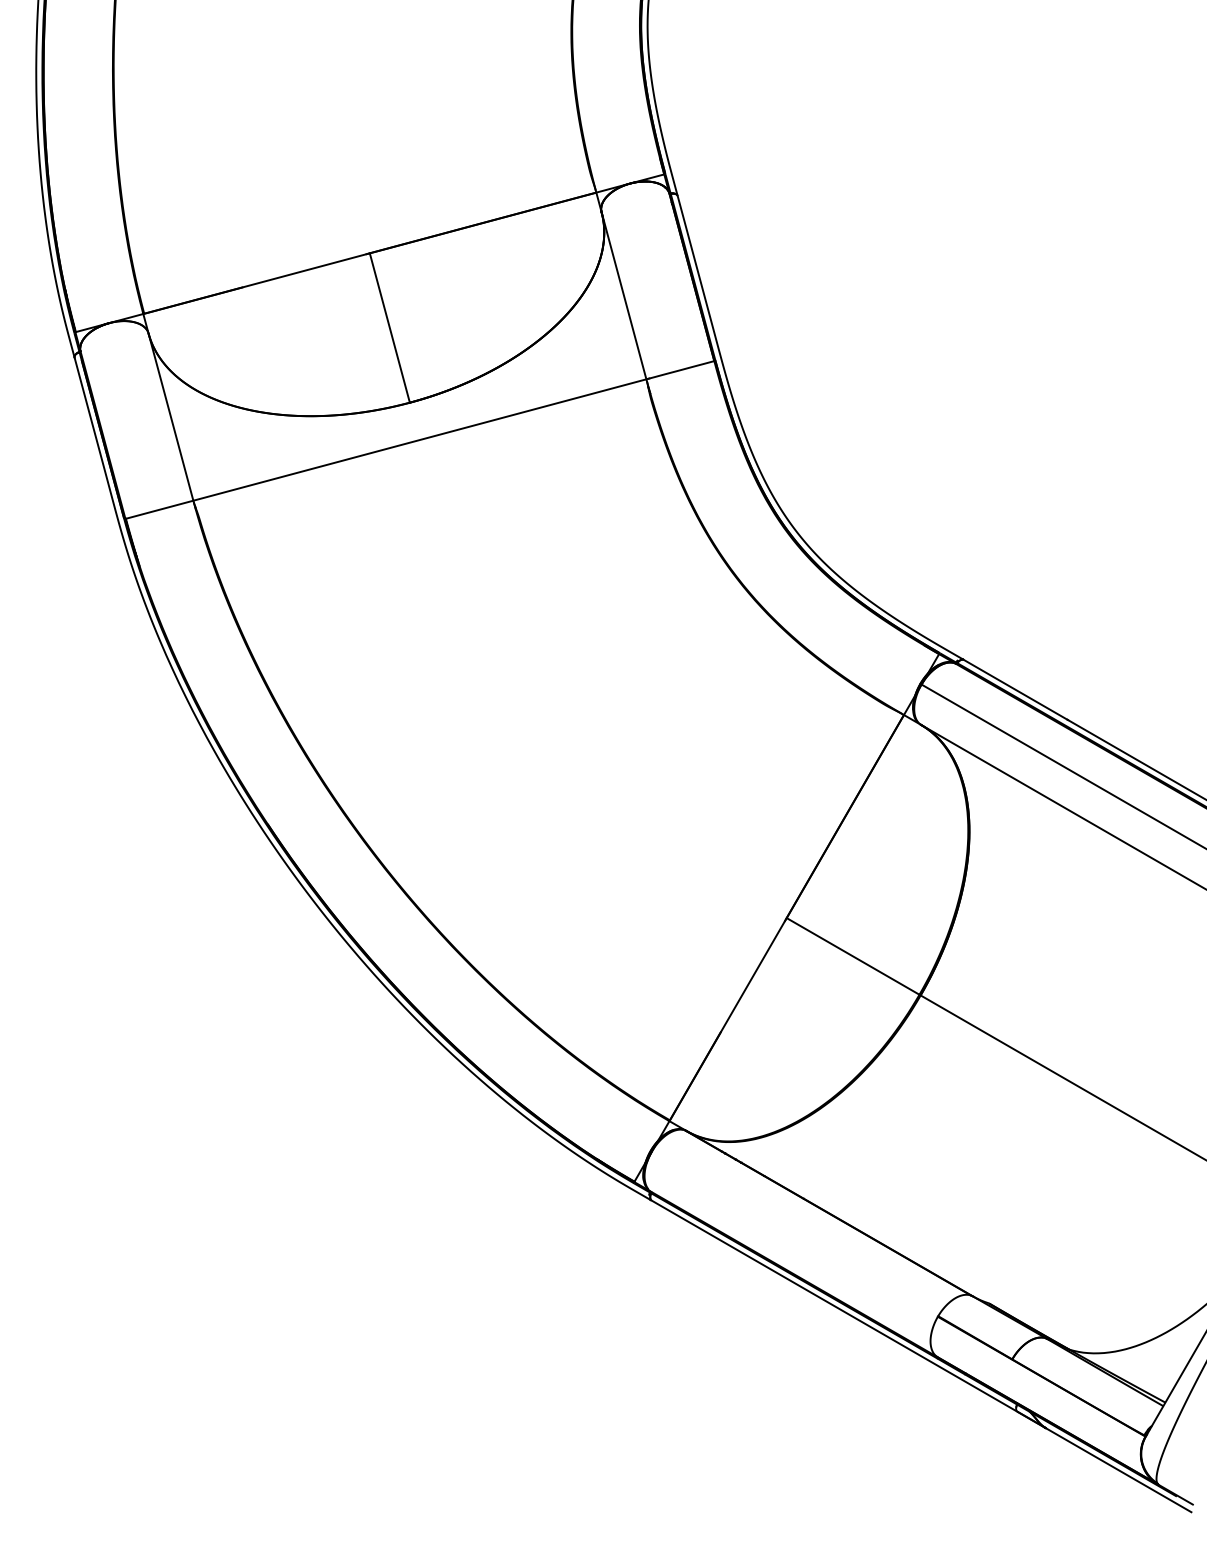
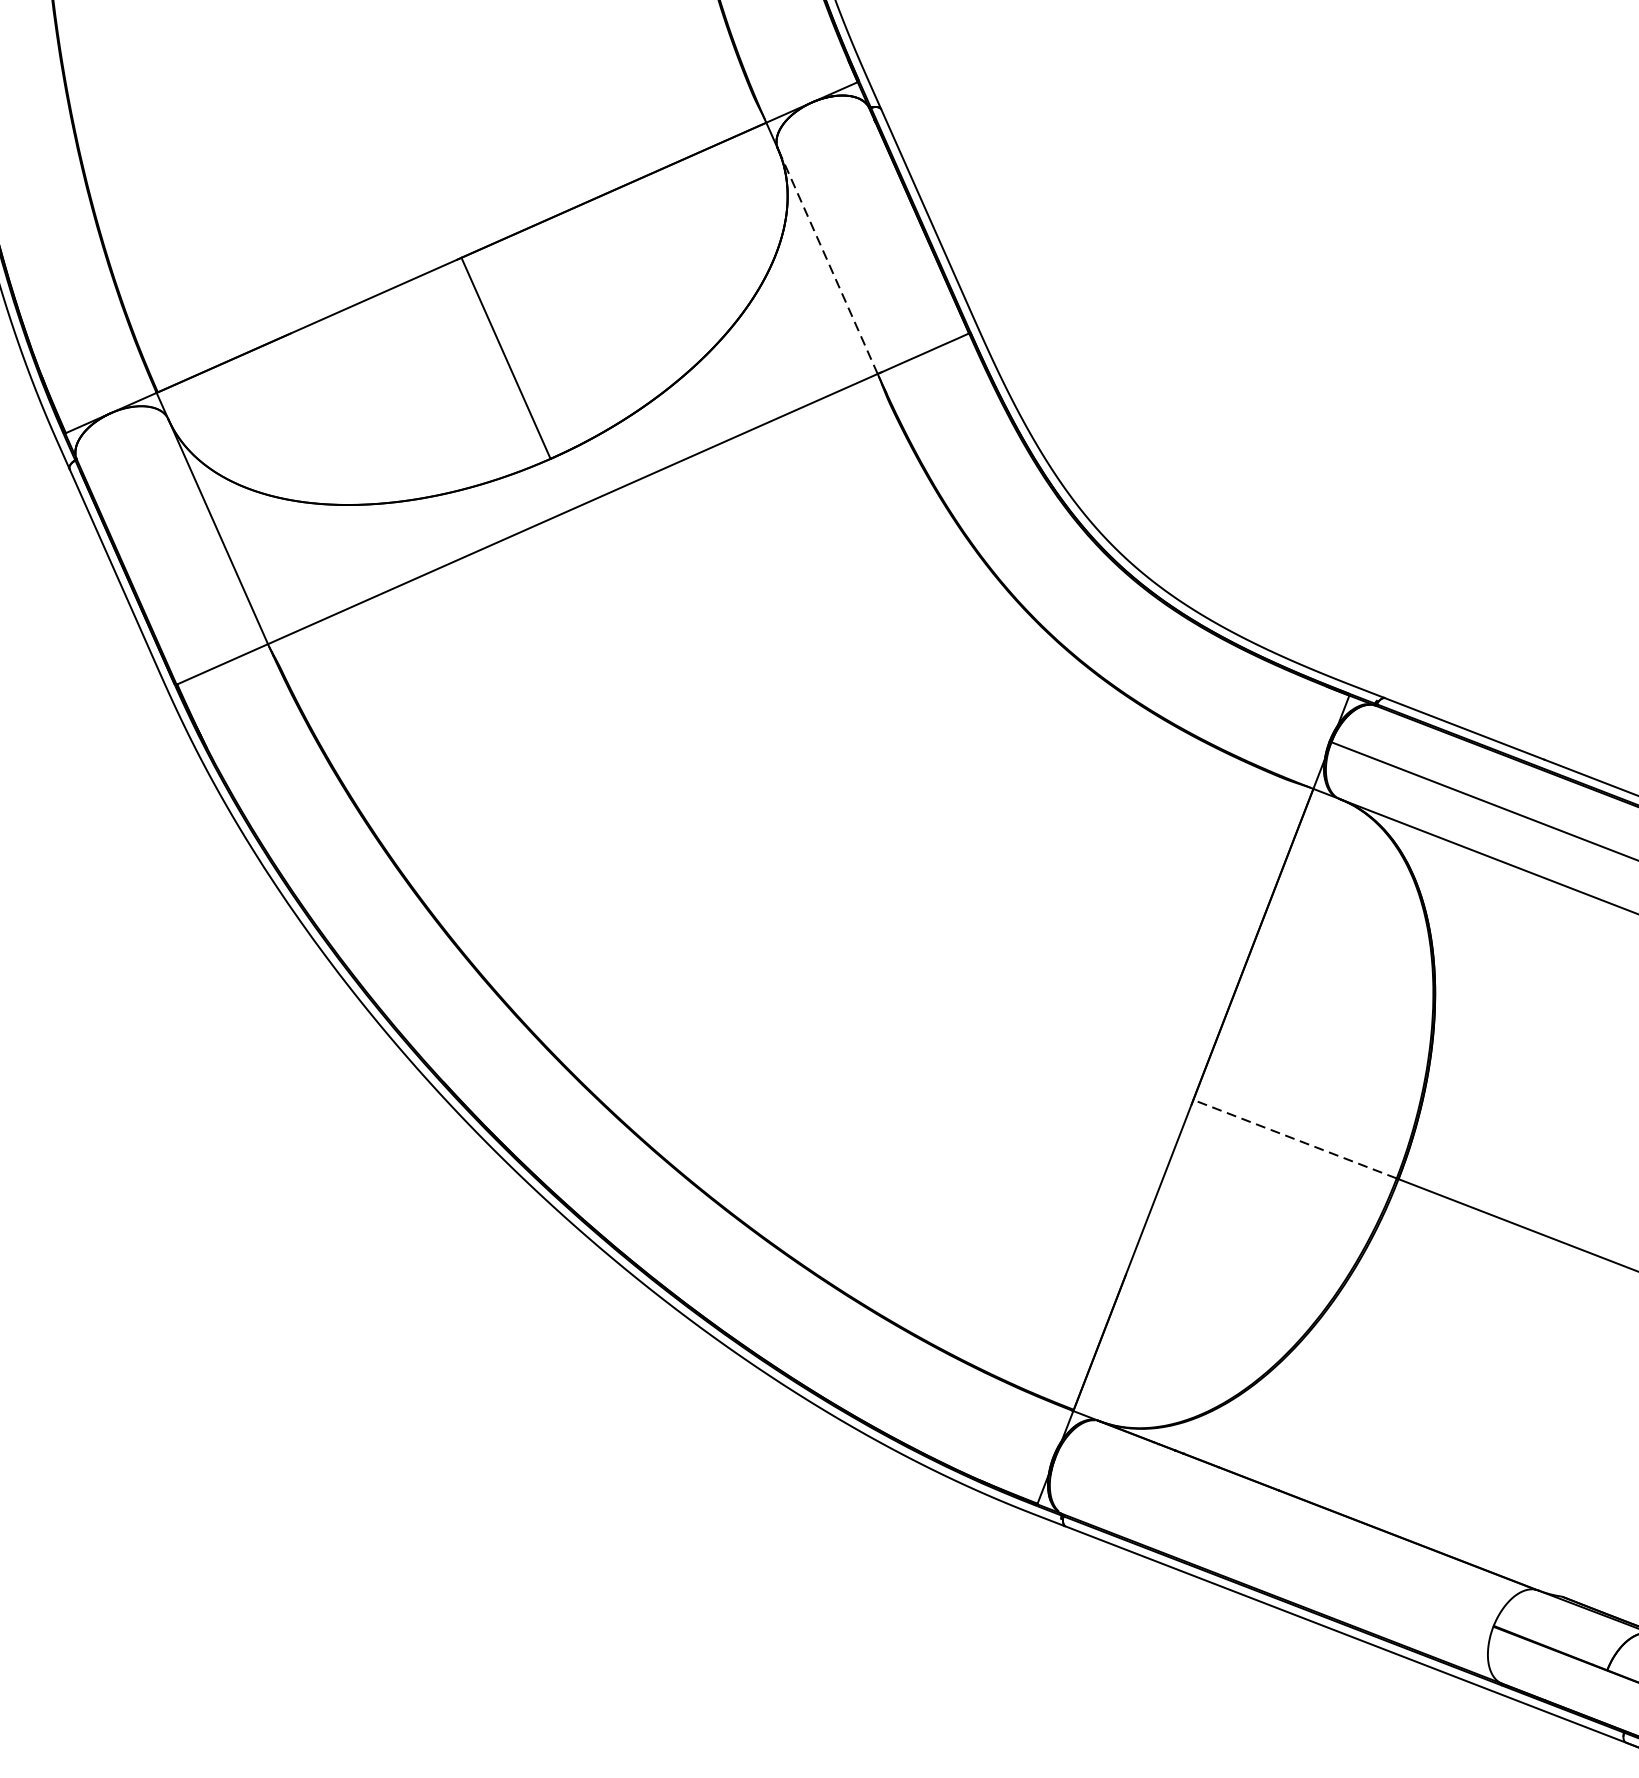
line: (623, 295) -> (827, 261), solid -> dashed
line: (853, 956) -> (1295, 1139), solid -> dashed

